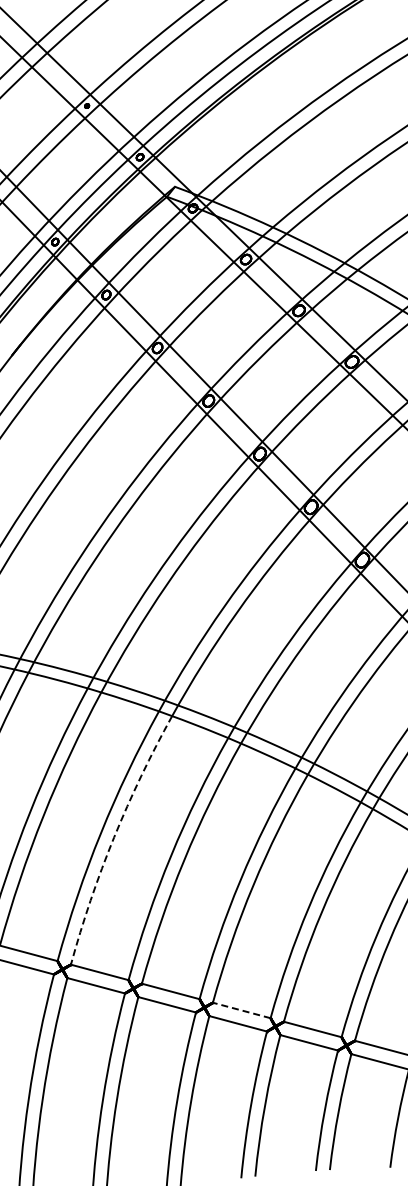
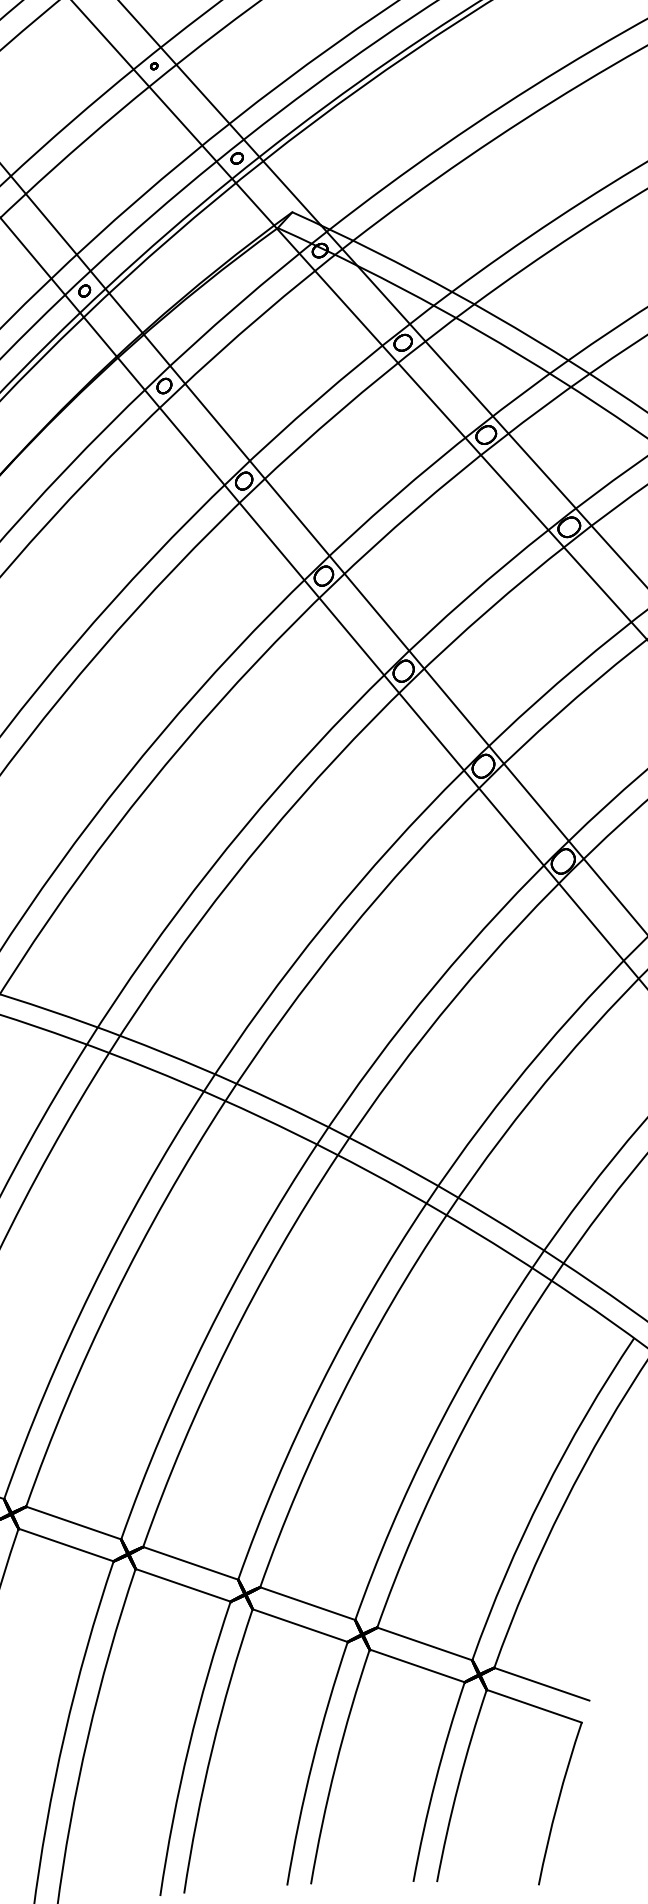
arc: (114, 837) -> (114, 1298), dashed -> solid
line: (241, 1010) -> (307, 1603), dashed -> solid

